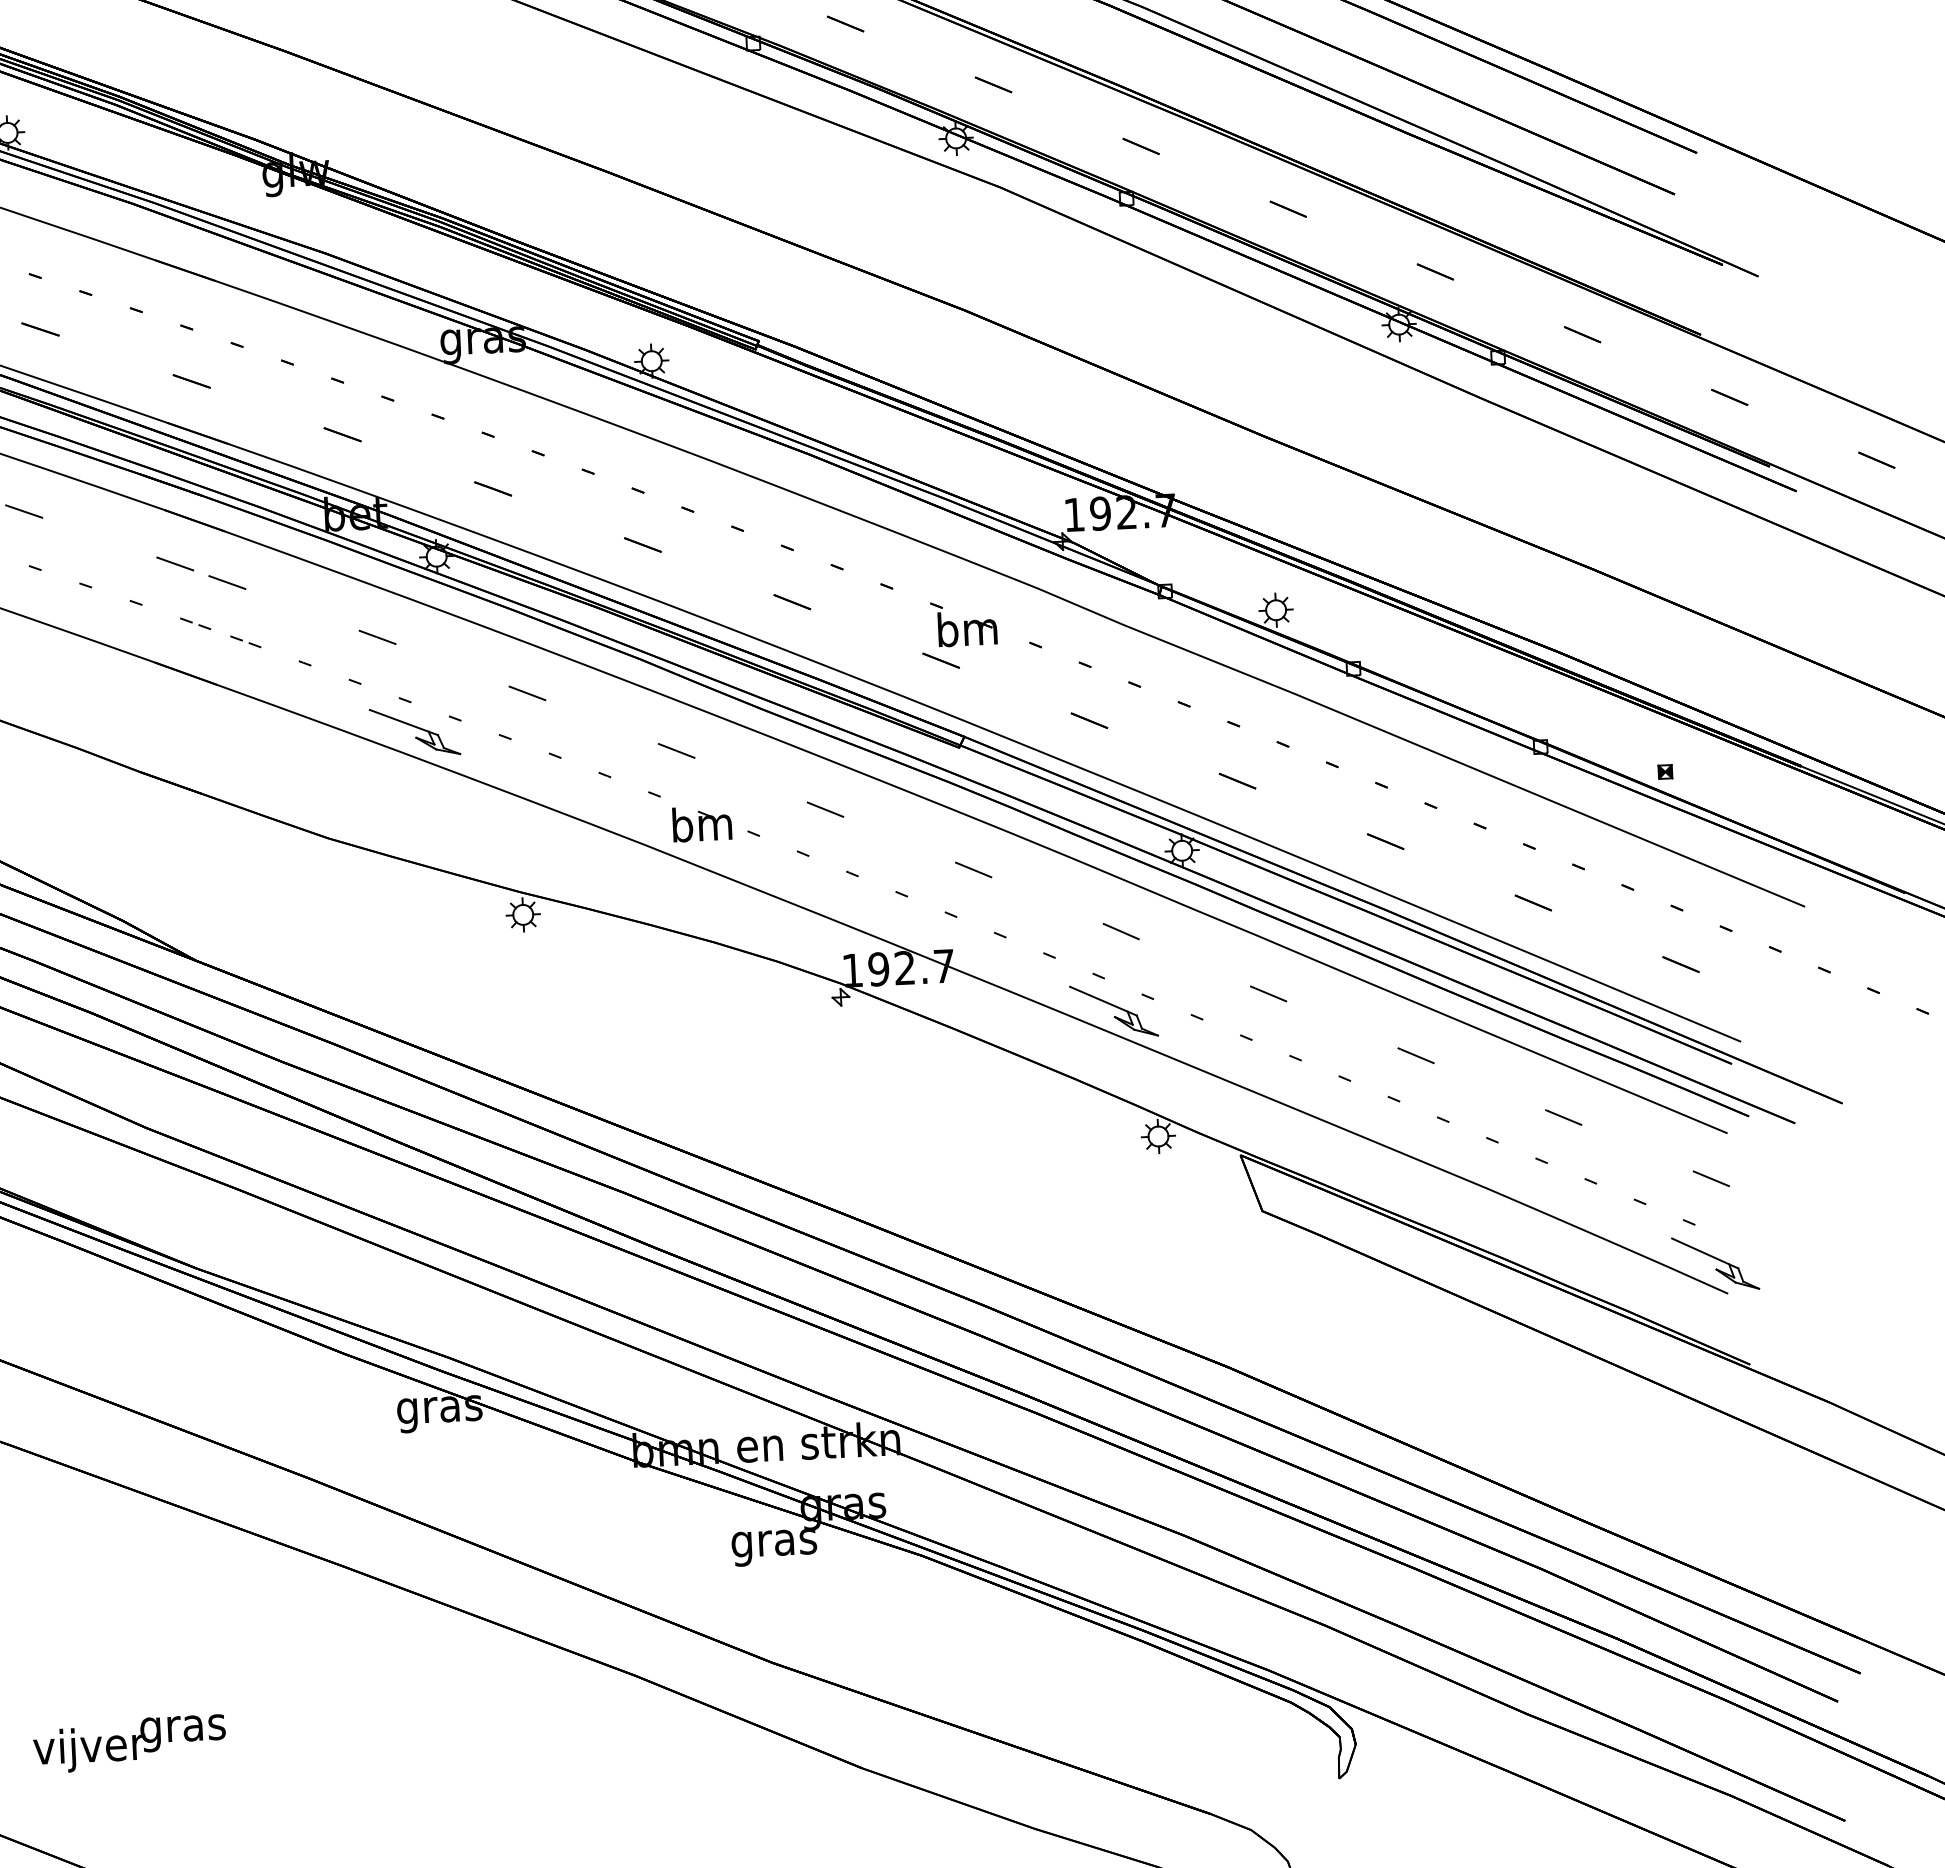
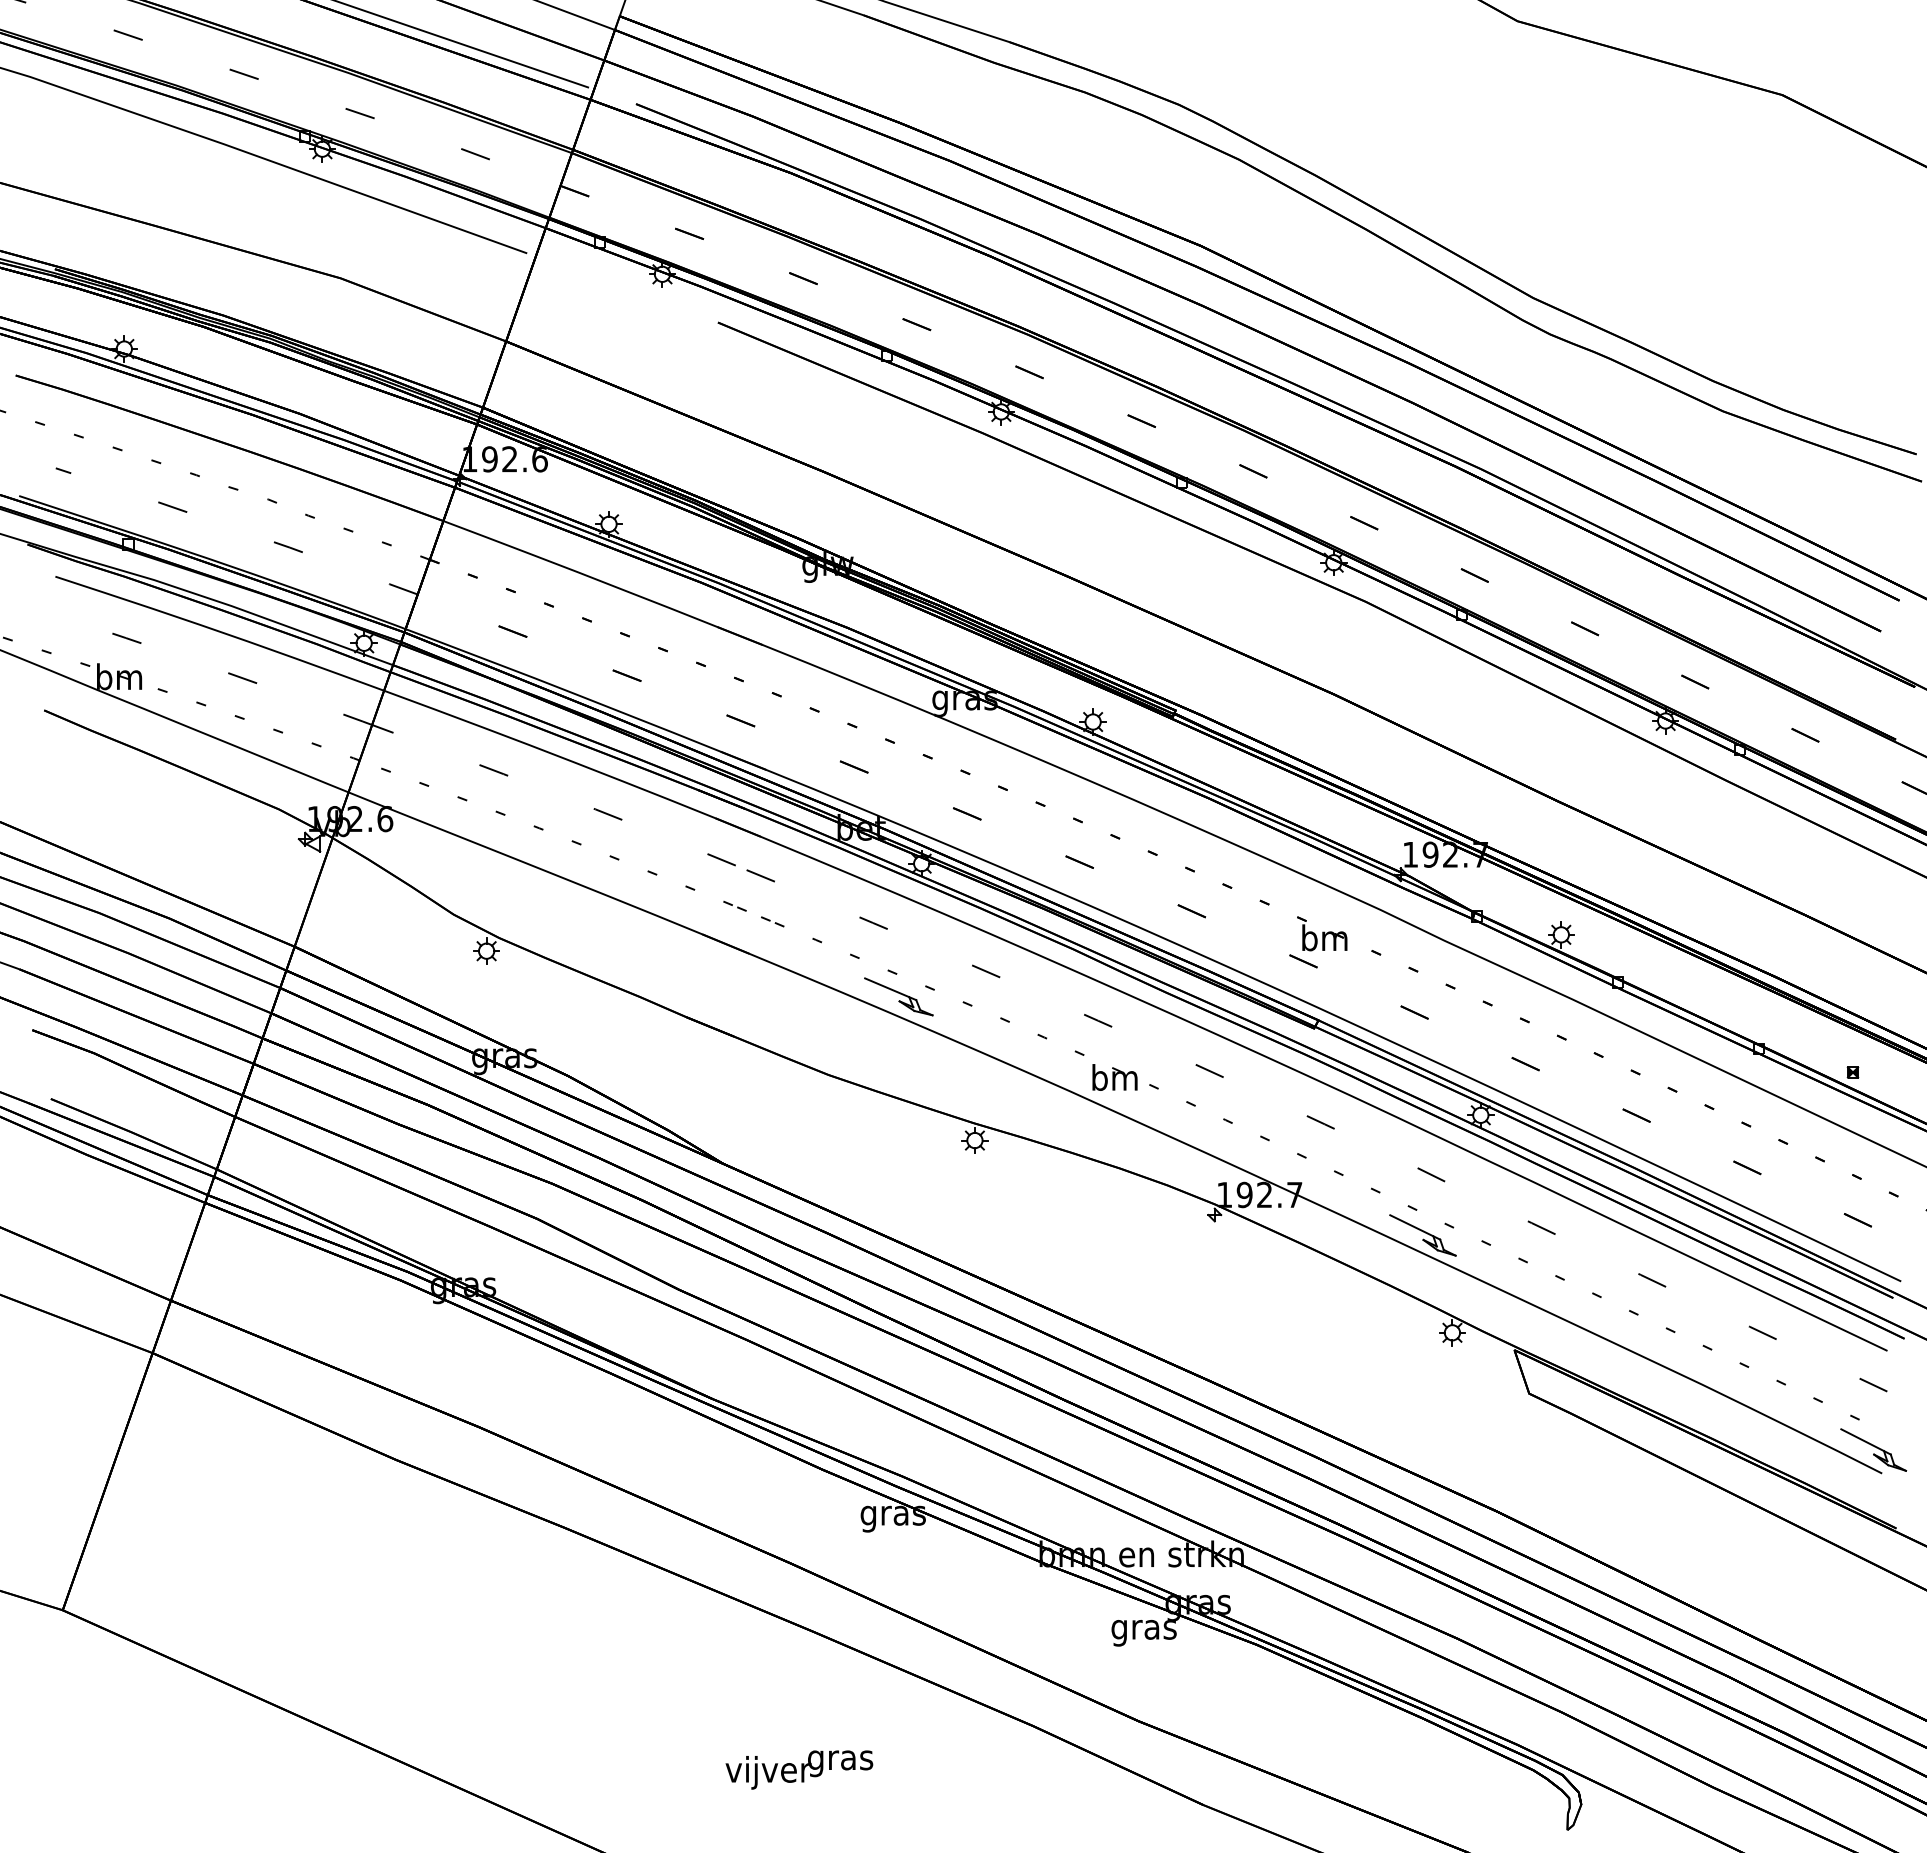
text: (129, 1743) -> (799, 1769), moved

